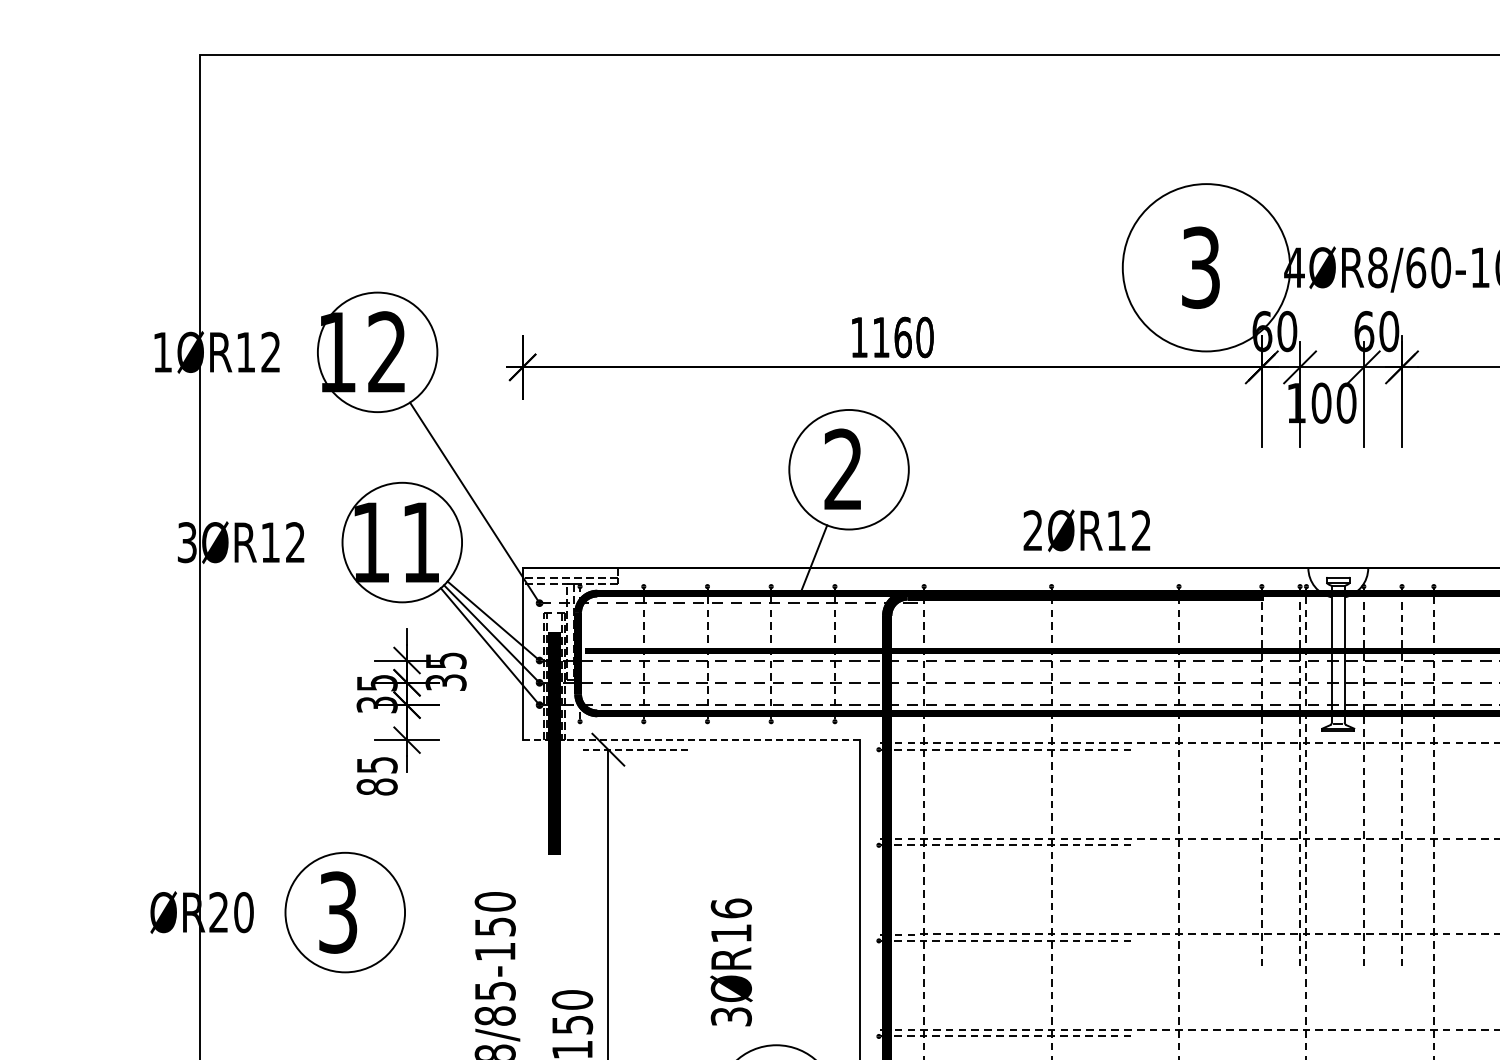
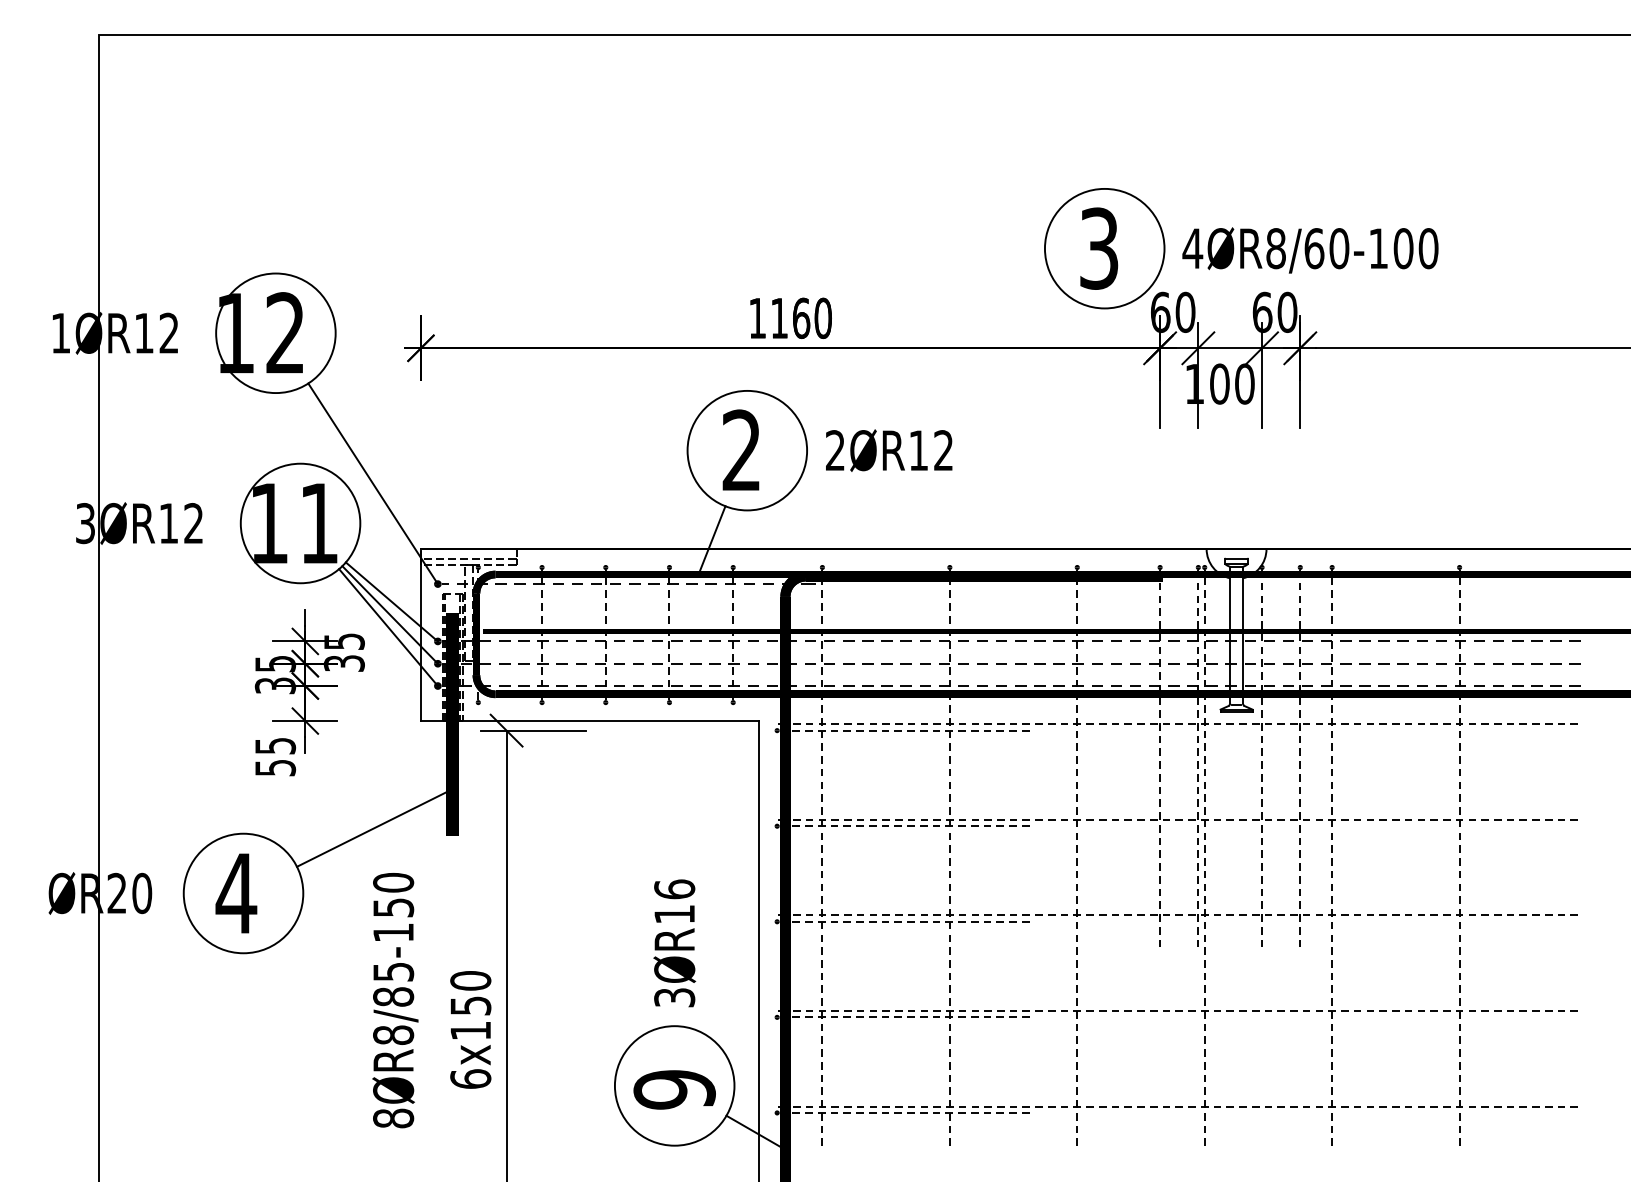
circle: (1206, 267) -> (1104, 248), size x0.71
text: (1087, 530) -> (889, 450), moved
line: (691, 740) -> (589, 721), dashed -> solid
line: (635, 749) -> (533, 730), dashed -> solid
text: (377, 786) -> (275, 767), 85 -> 55
line: (476, 846) -> (374, 827), added
text: (338, 912) -> (236, 893), 3 -> 4
text: (731, 962) -> (674, 943), moved

